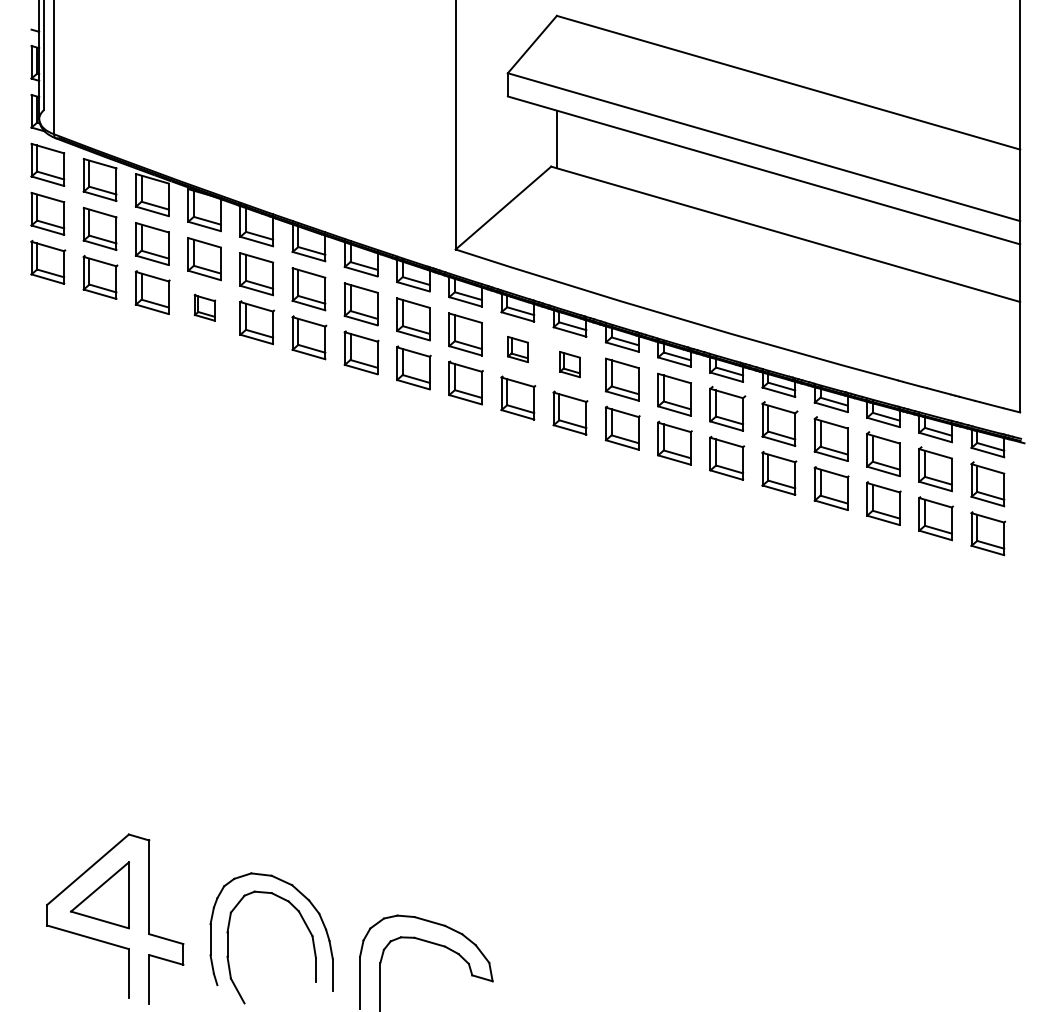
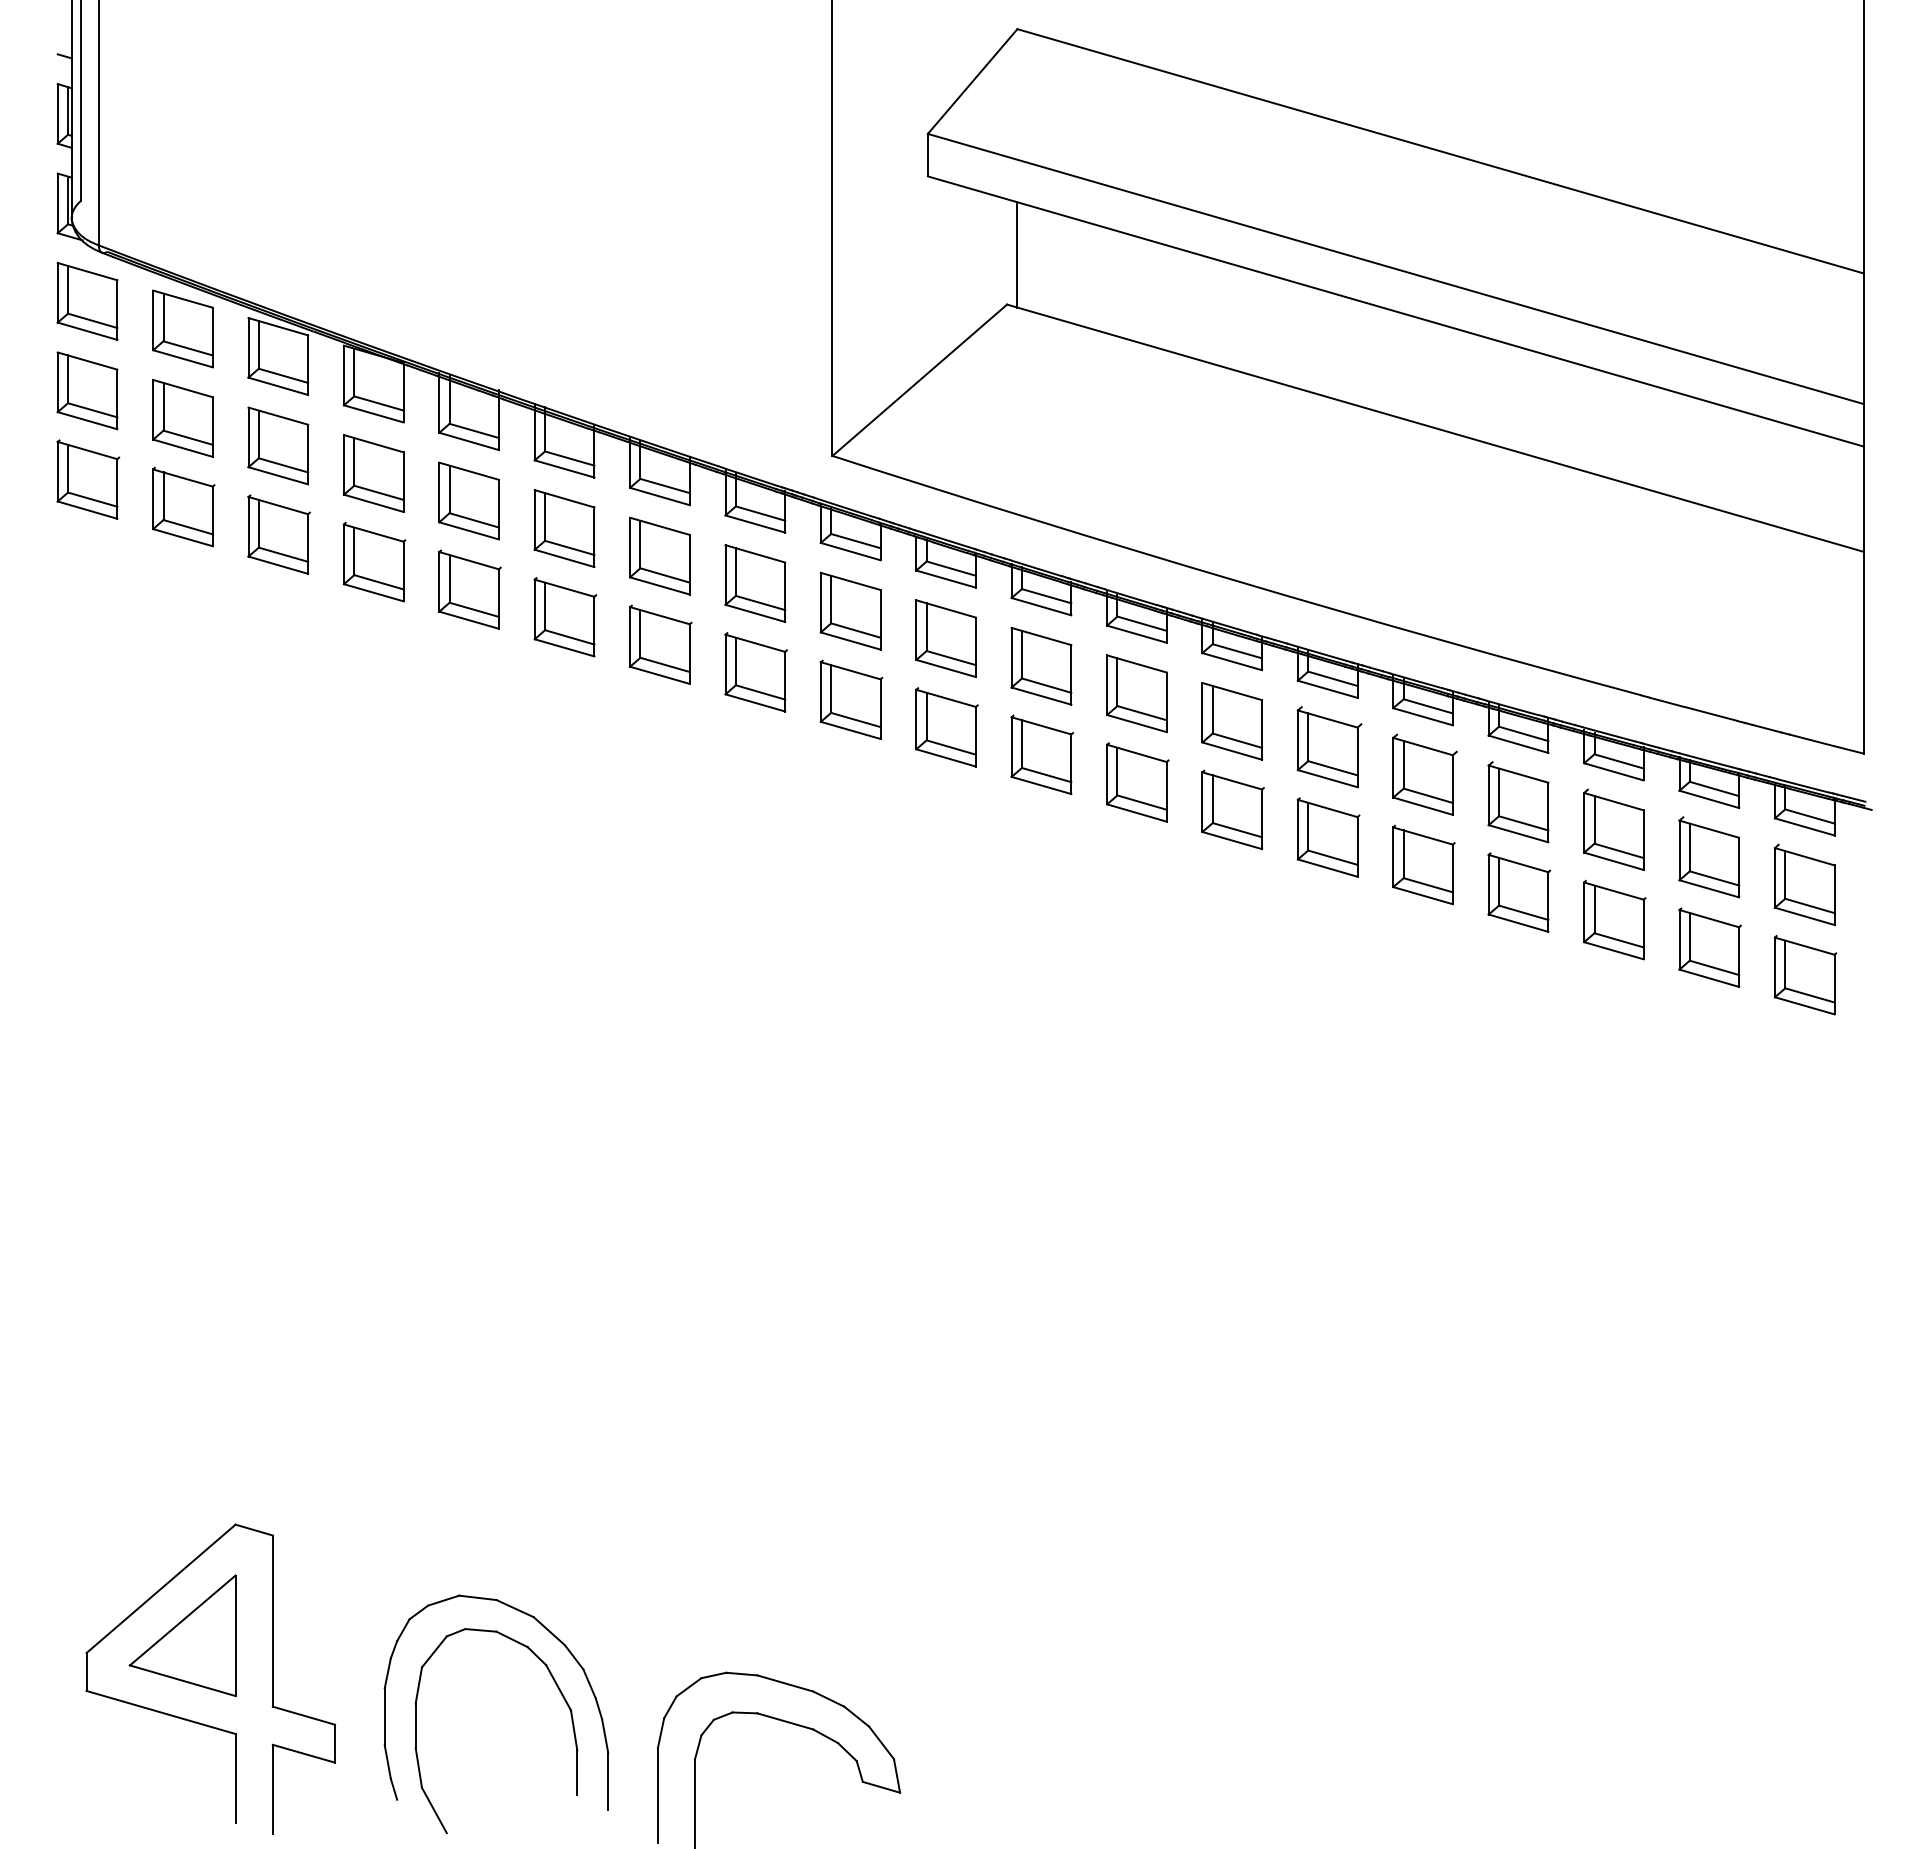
part: (204, 307) -> (373, 561), size x1.67
part: (517, 349) -> (945, 638), size x1.67
part: (569, 364) -> (1040, 666), size x1.67

